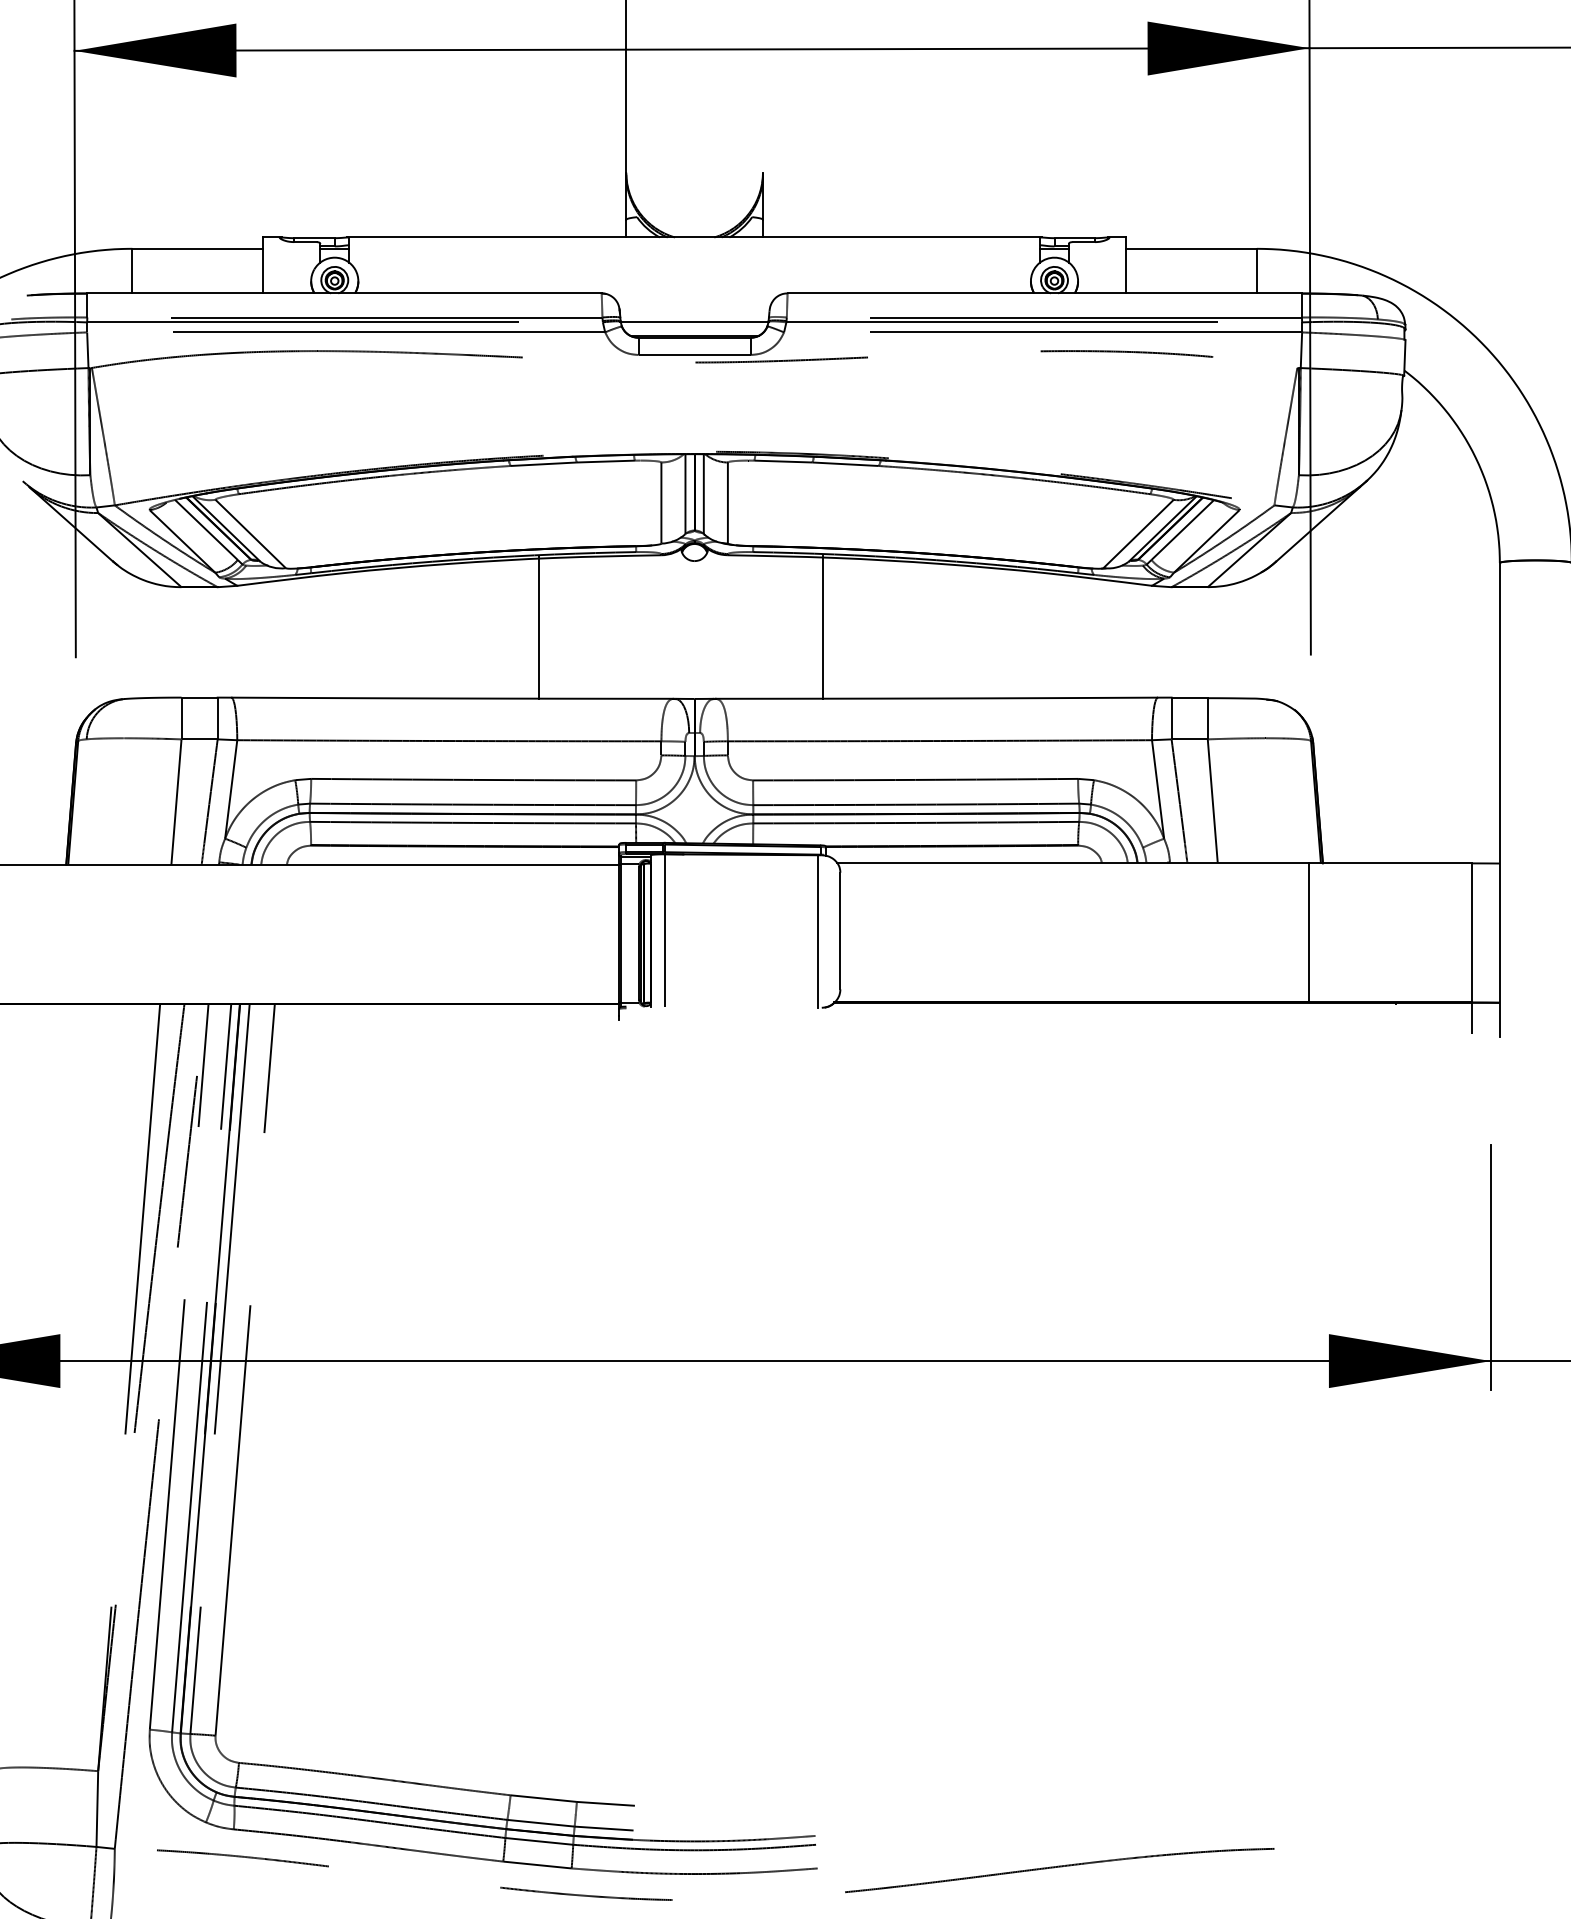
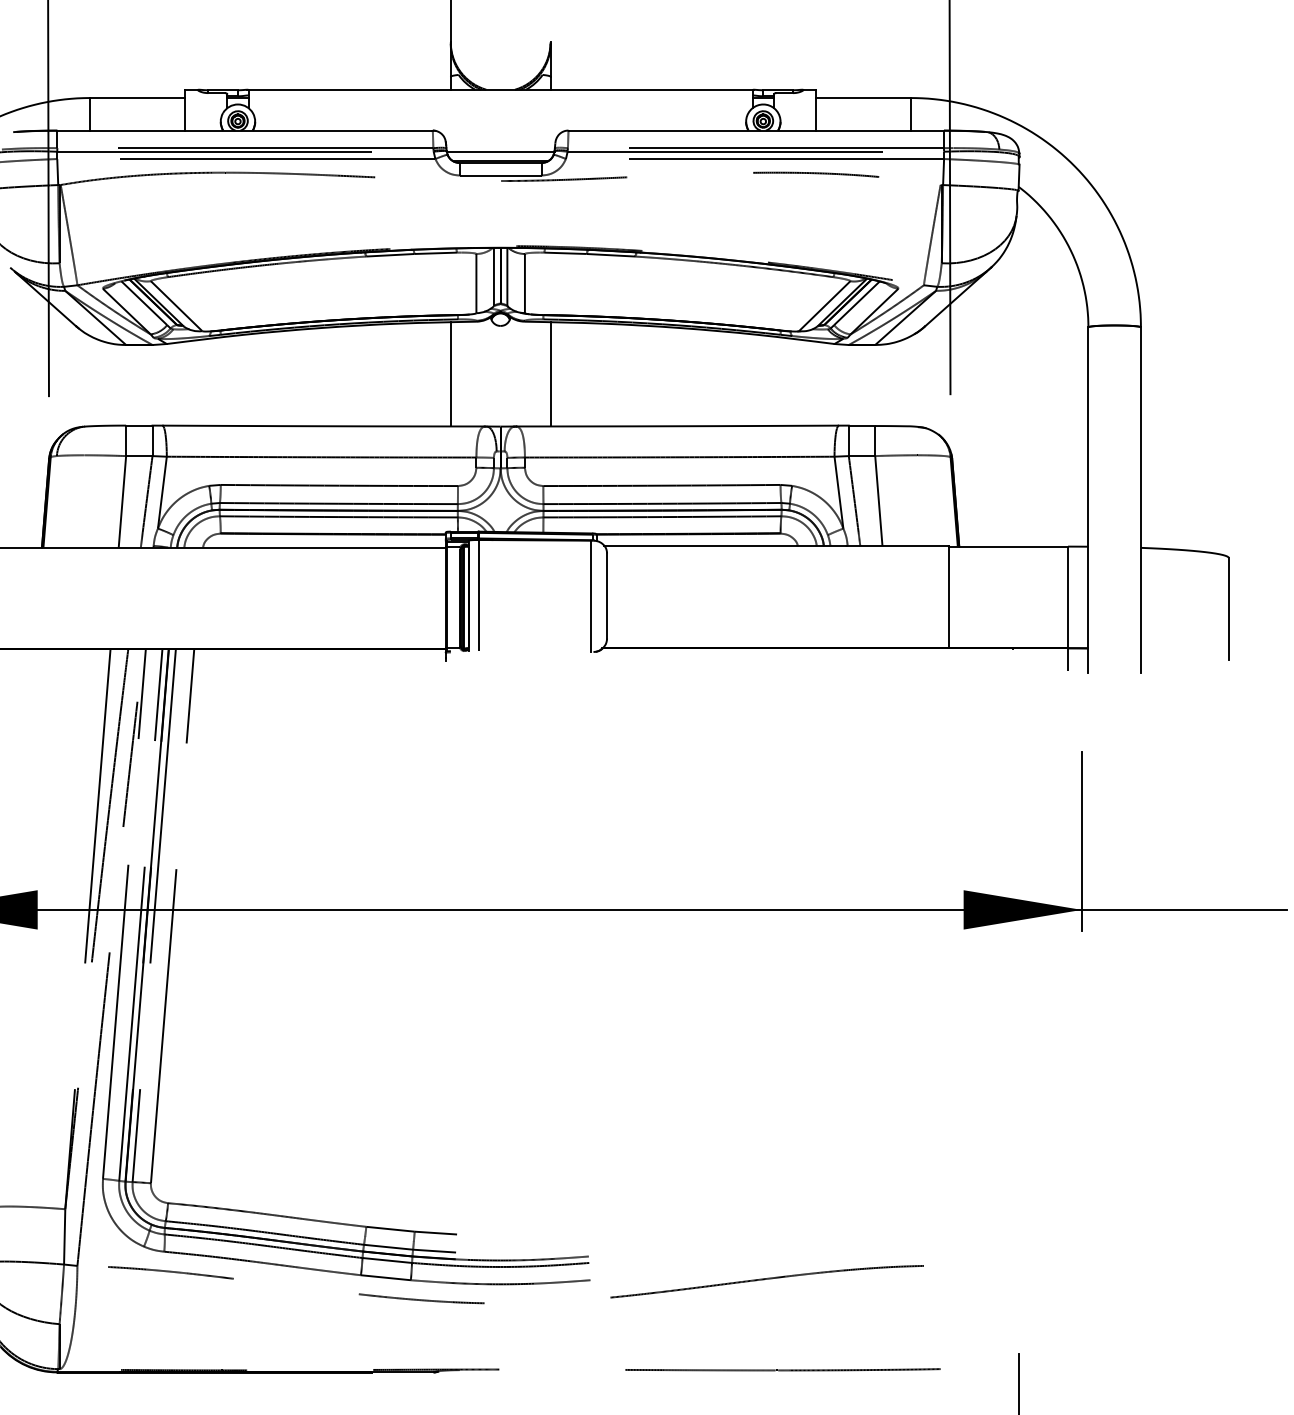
line: (538, 626) -> (450, 373), moved
line: (823, 627) -> (550, 374), moved

